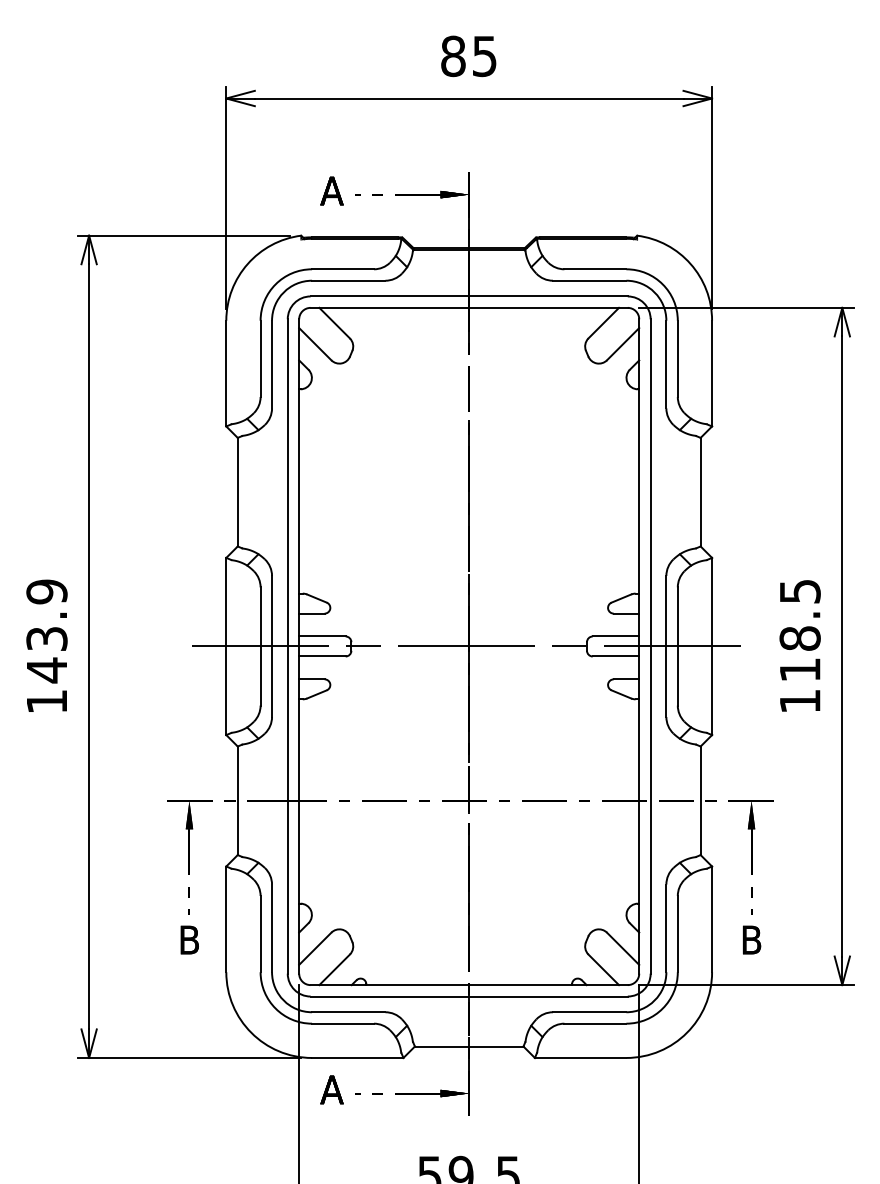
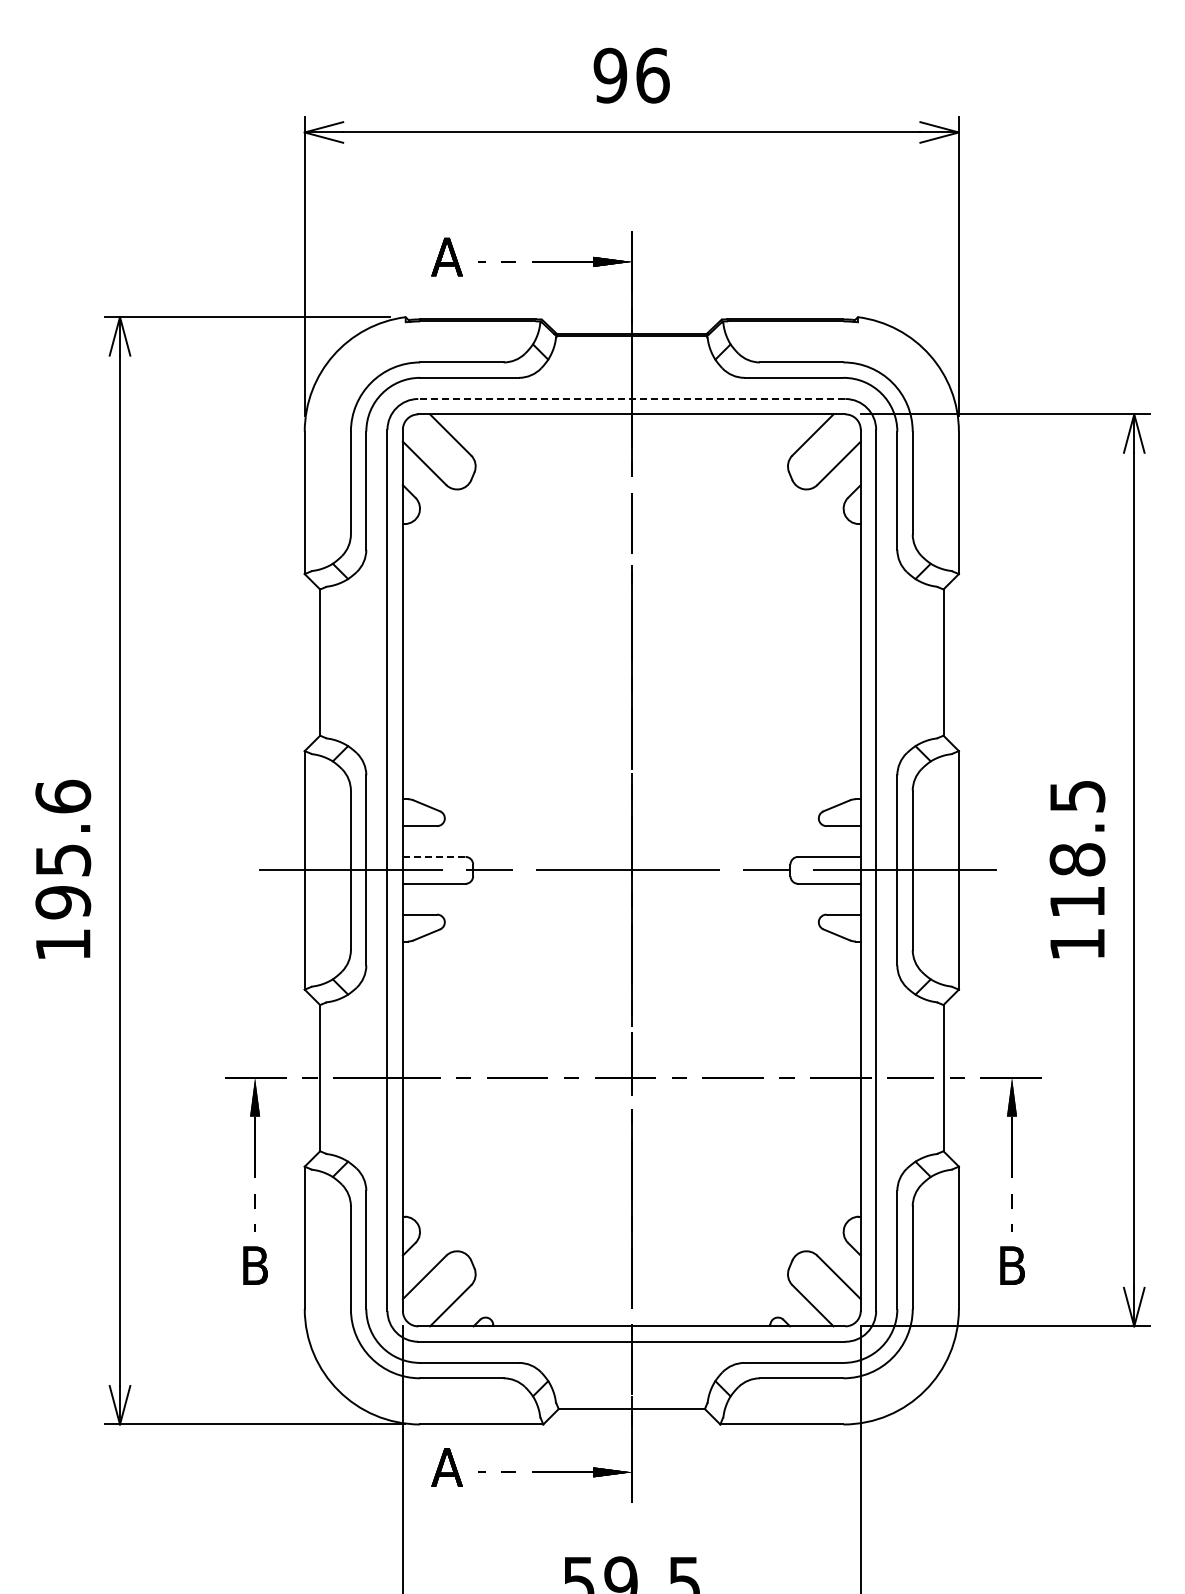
text: (468, 56) -> (631, 75), 85 -> 96
line: (468, 296) -> (631, 399), solid -> dashed
text: (47, 630) -> (63, 849), 143.9 -> 195.6
line: (322, 636) -> (434, 856), solid -> dashed

